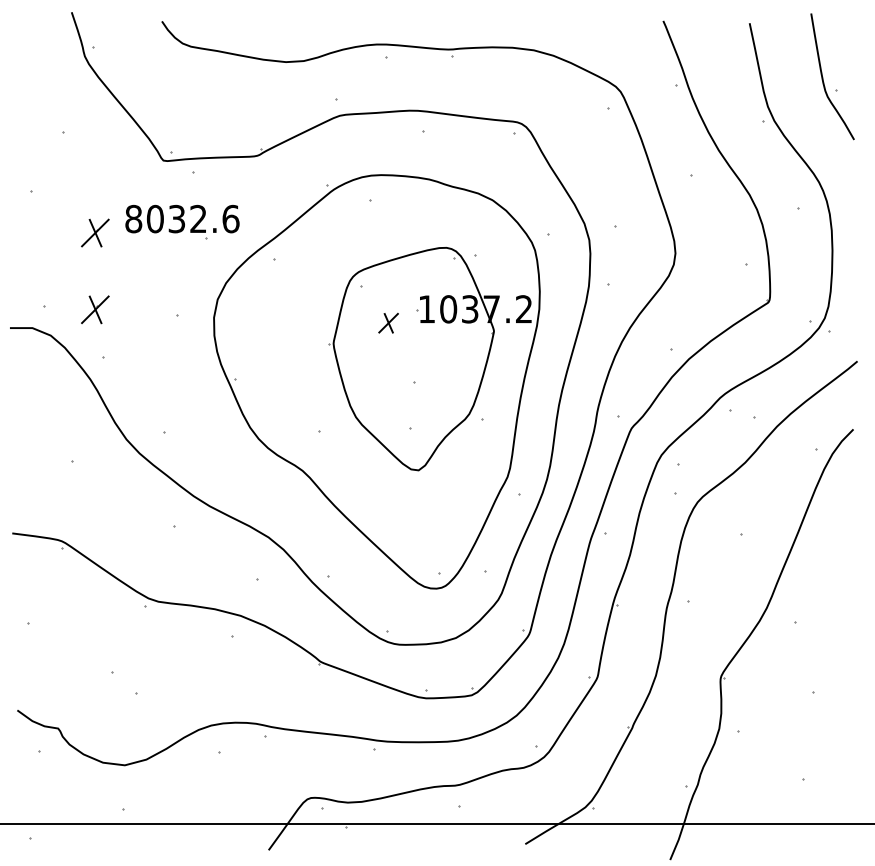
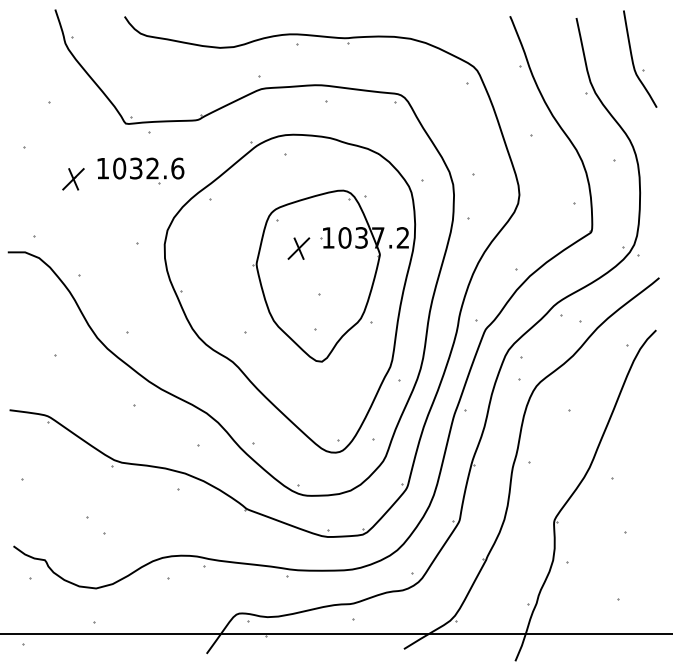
text: (133, 219) -> (102, 168), 8032.6 -> 1032.6
part: (95, 310) -> (73, 238), removed
part: (388, 323) -> (298, 248), size x1.43

